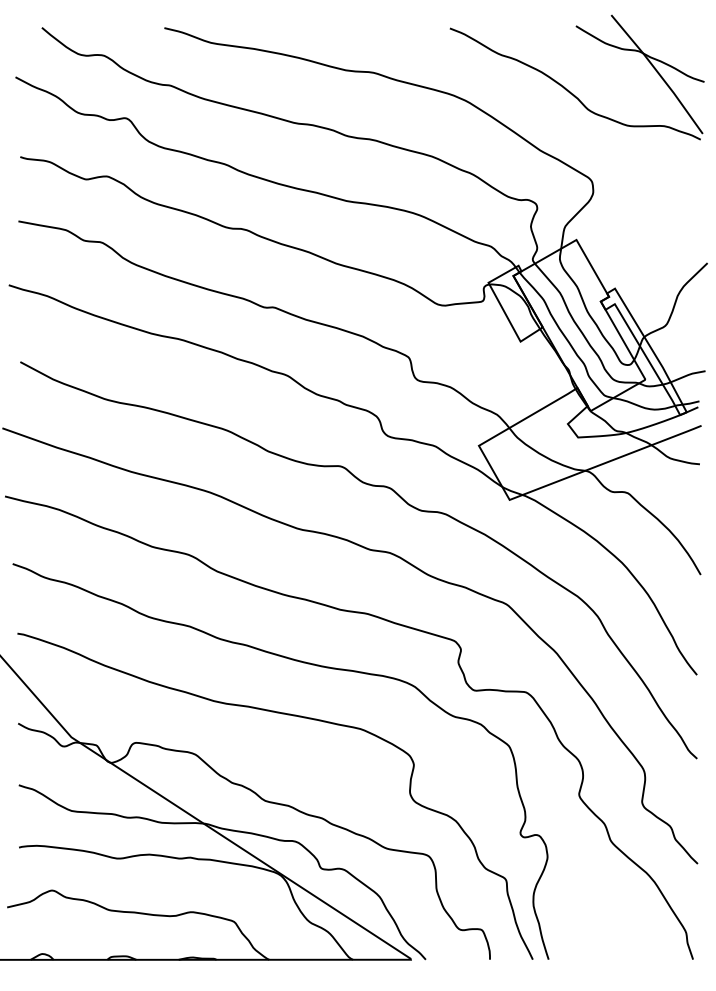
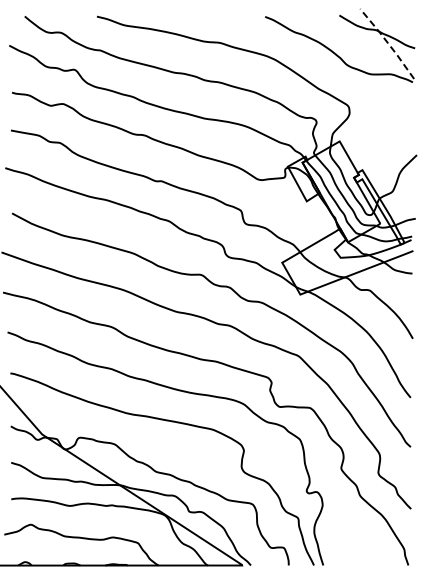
line: (659, 73) -> (388, 43), solid -> dashed

